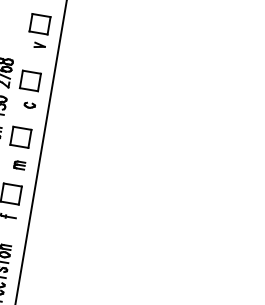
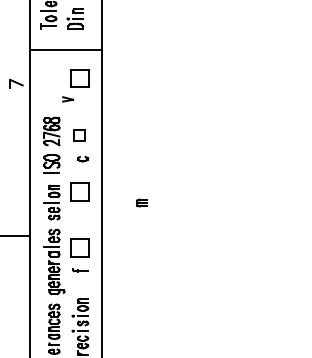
part: (40, 45) -> (68, 99), moved
part: (30, 81) -> (79, 135), size x0.6
part: (19, 164) -> (141, 202), moved

